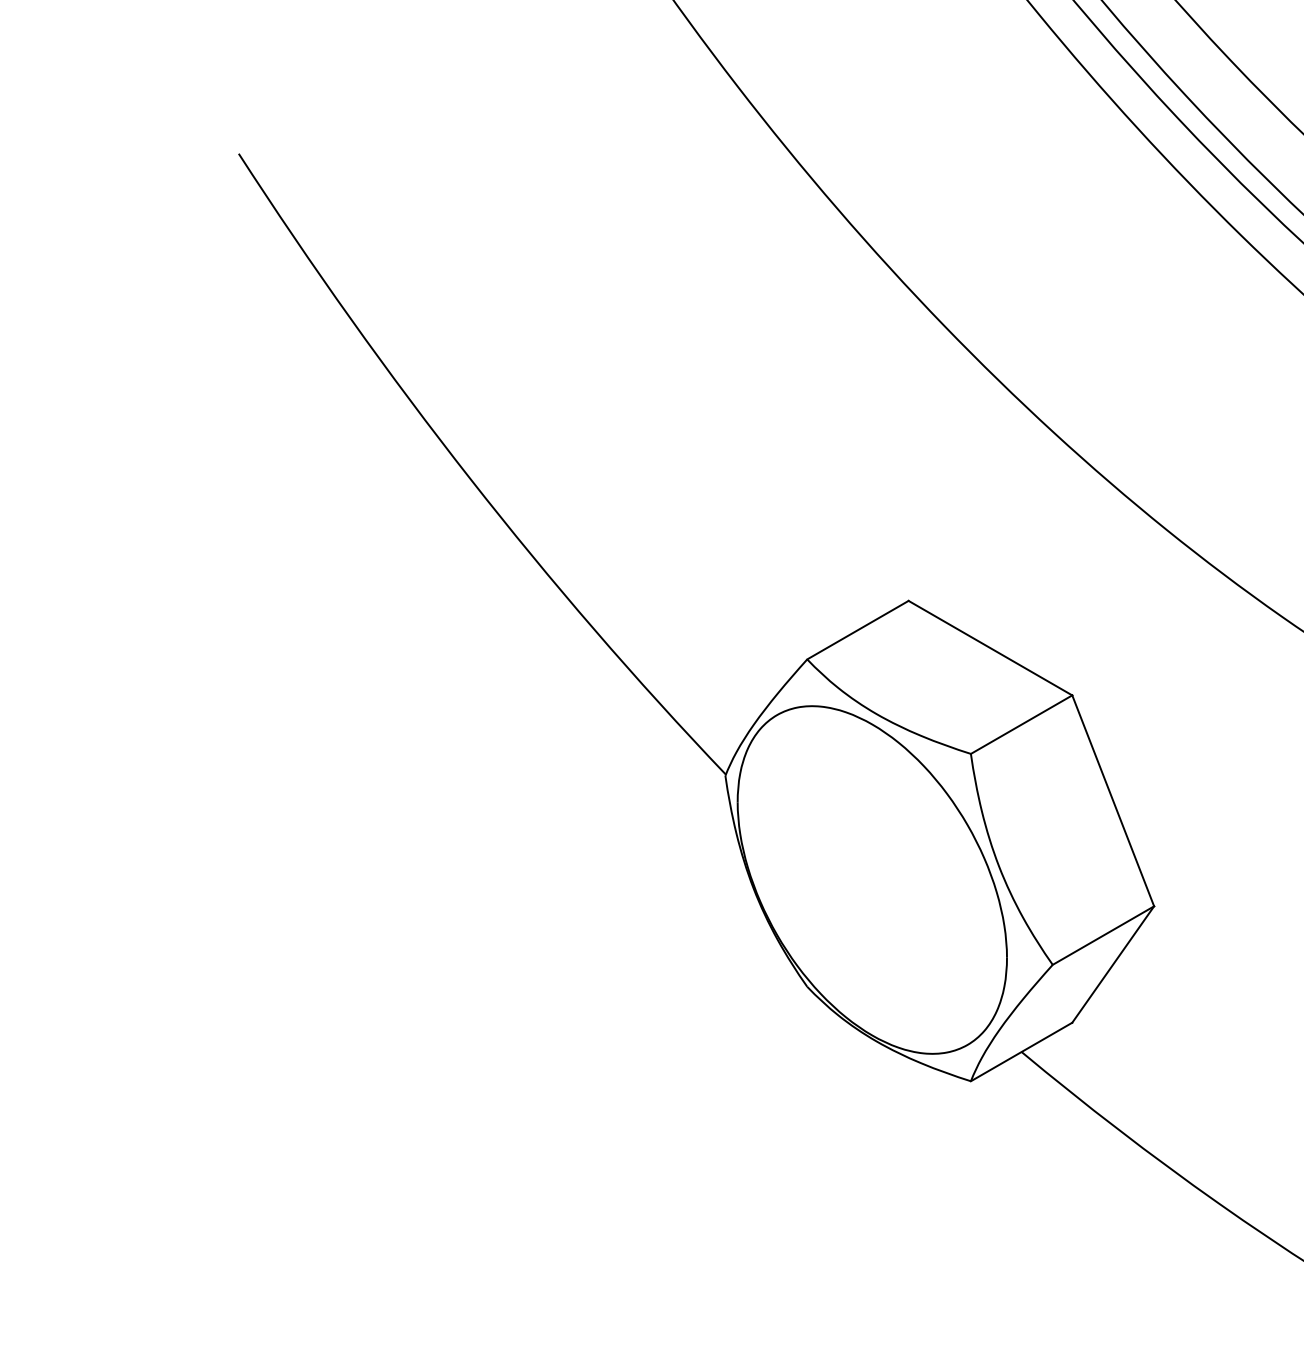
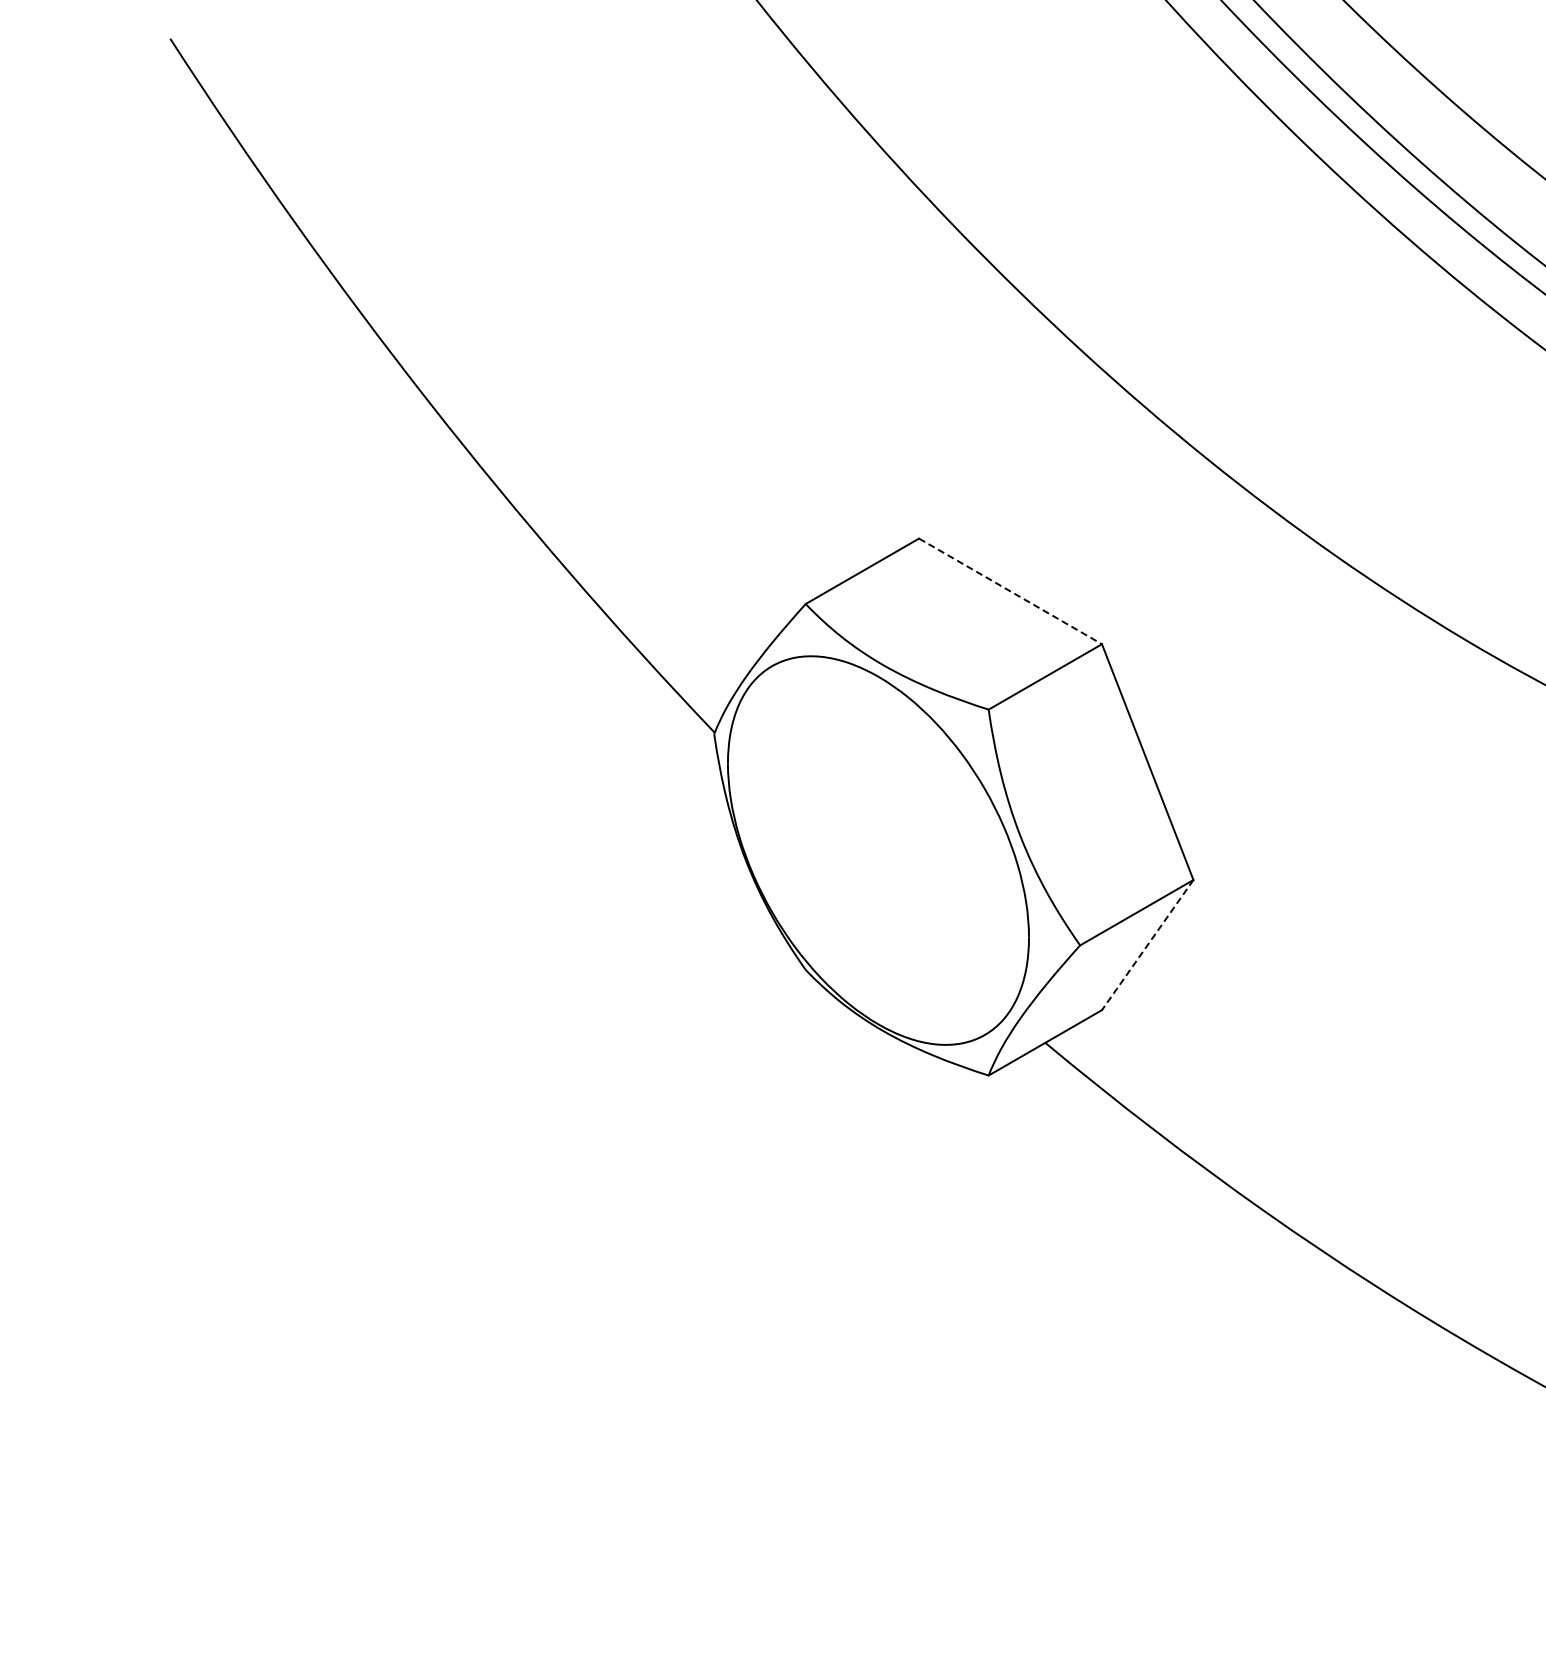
line: (990, 648) -> (1010, 591), solid -> dashed
line: (1113, 964) -> (1147, 945), solid -> dashed

